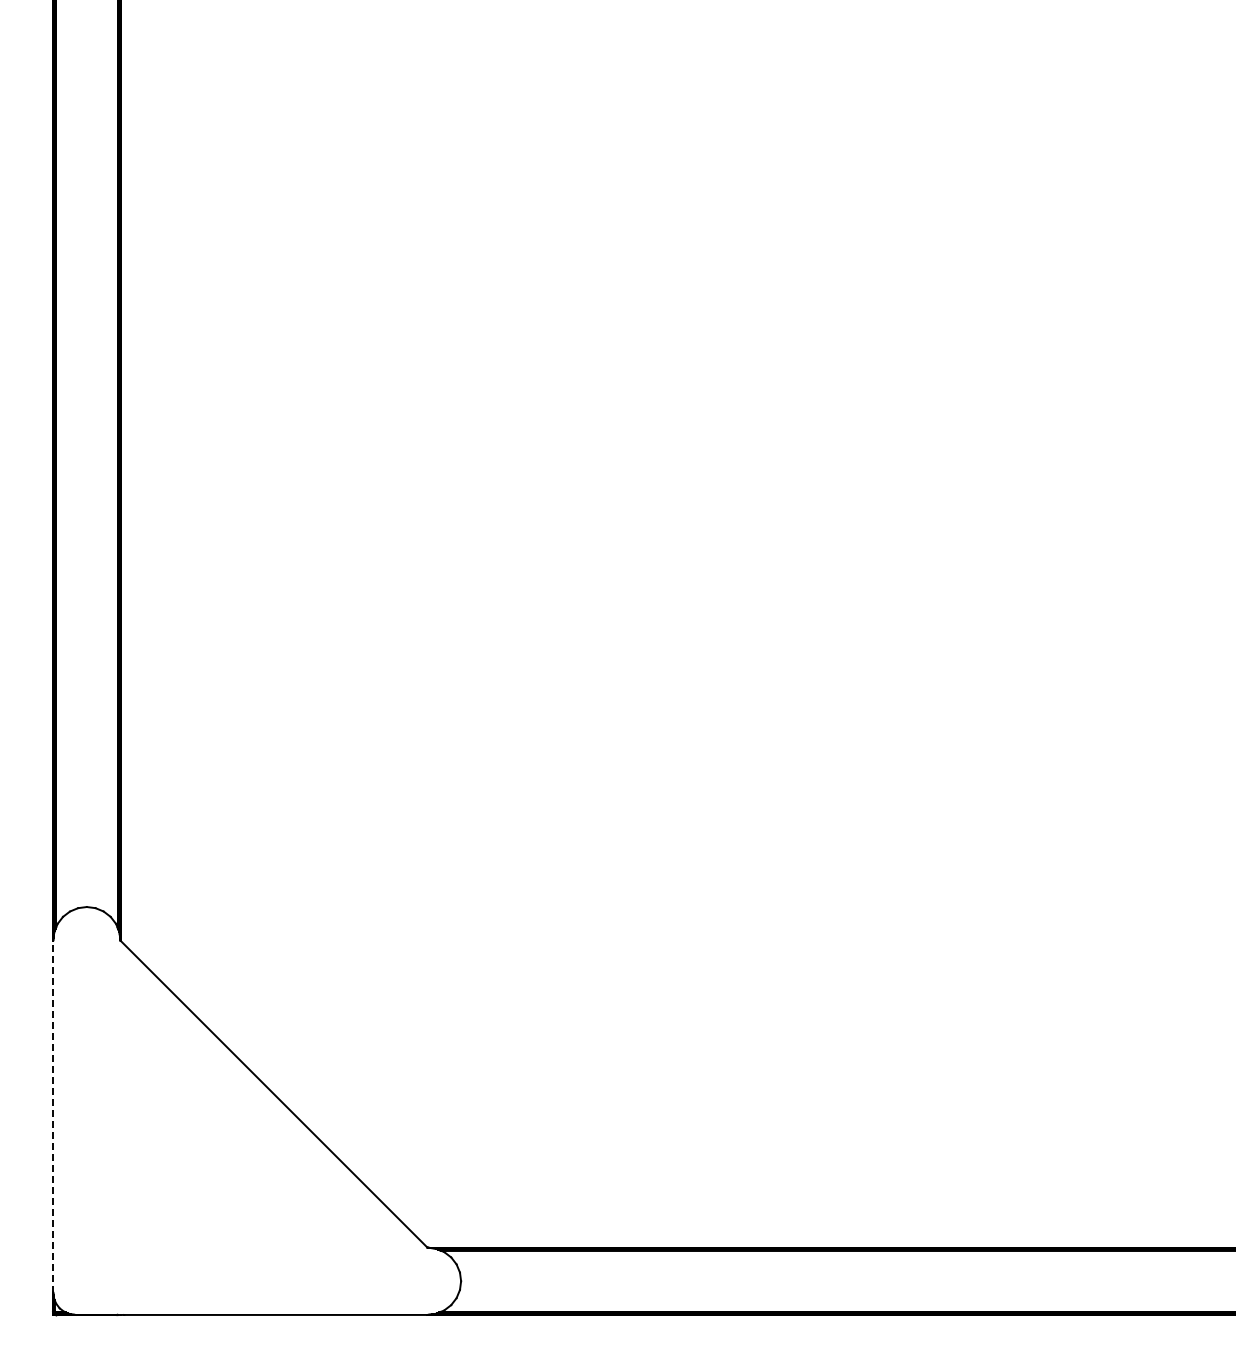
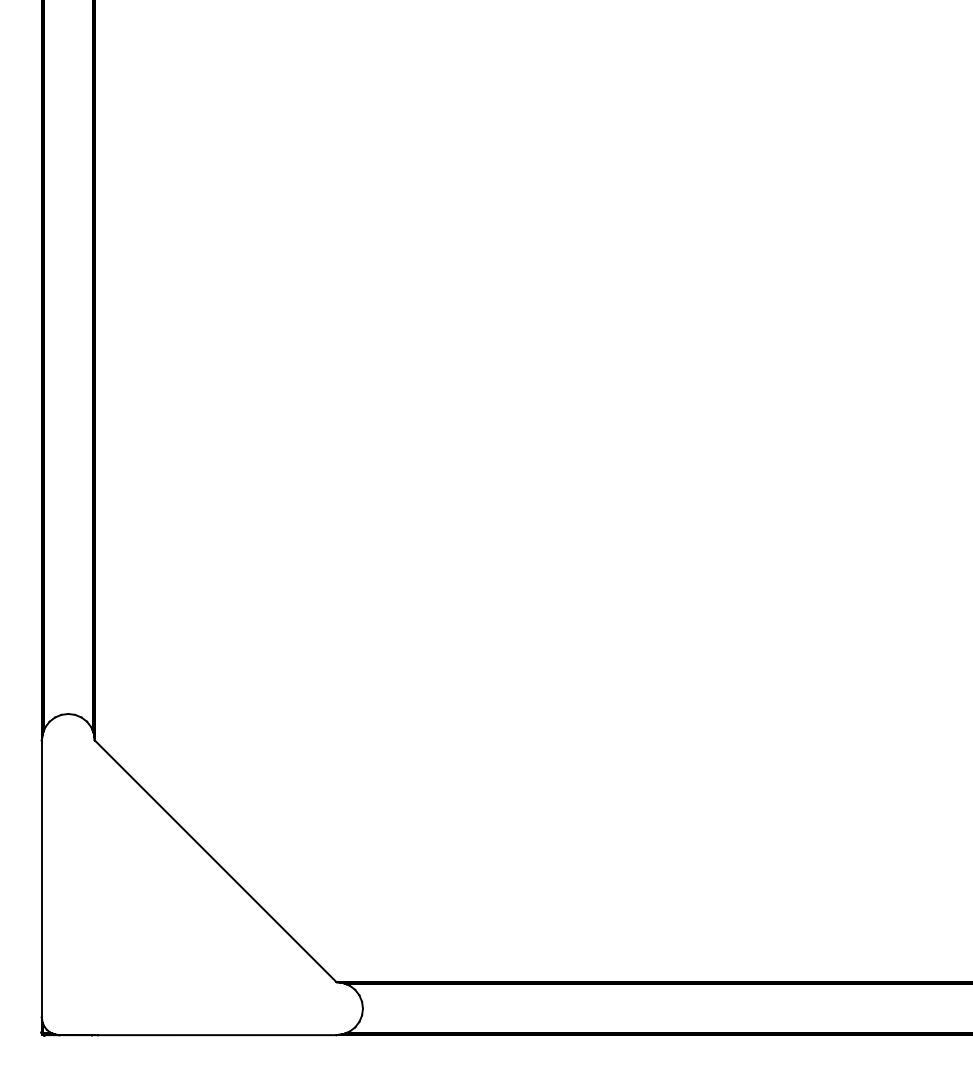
line: (53, 1116) -> (42, 878), dashed -> solid

